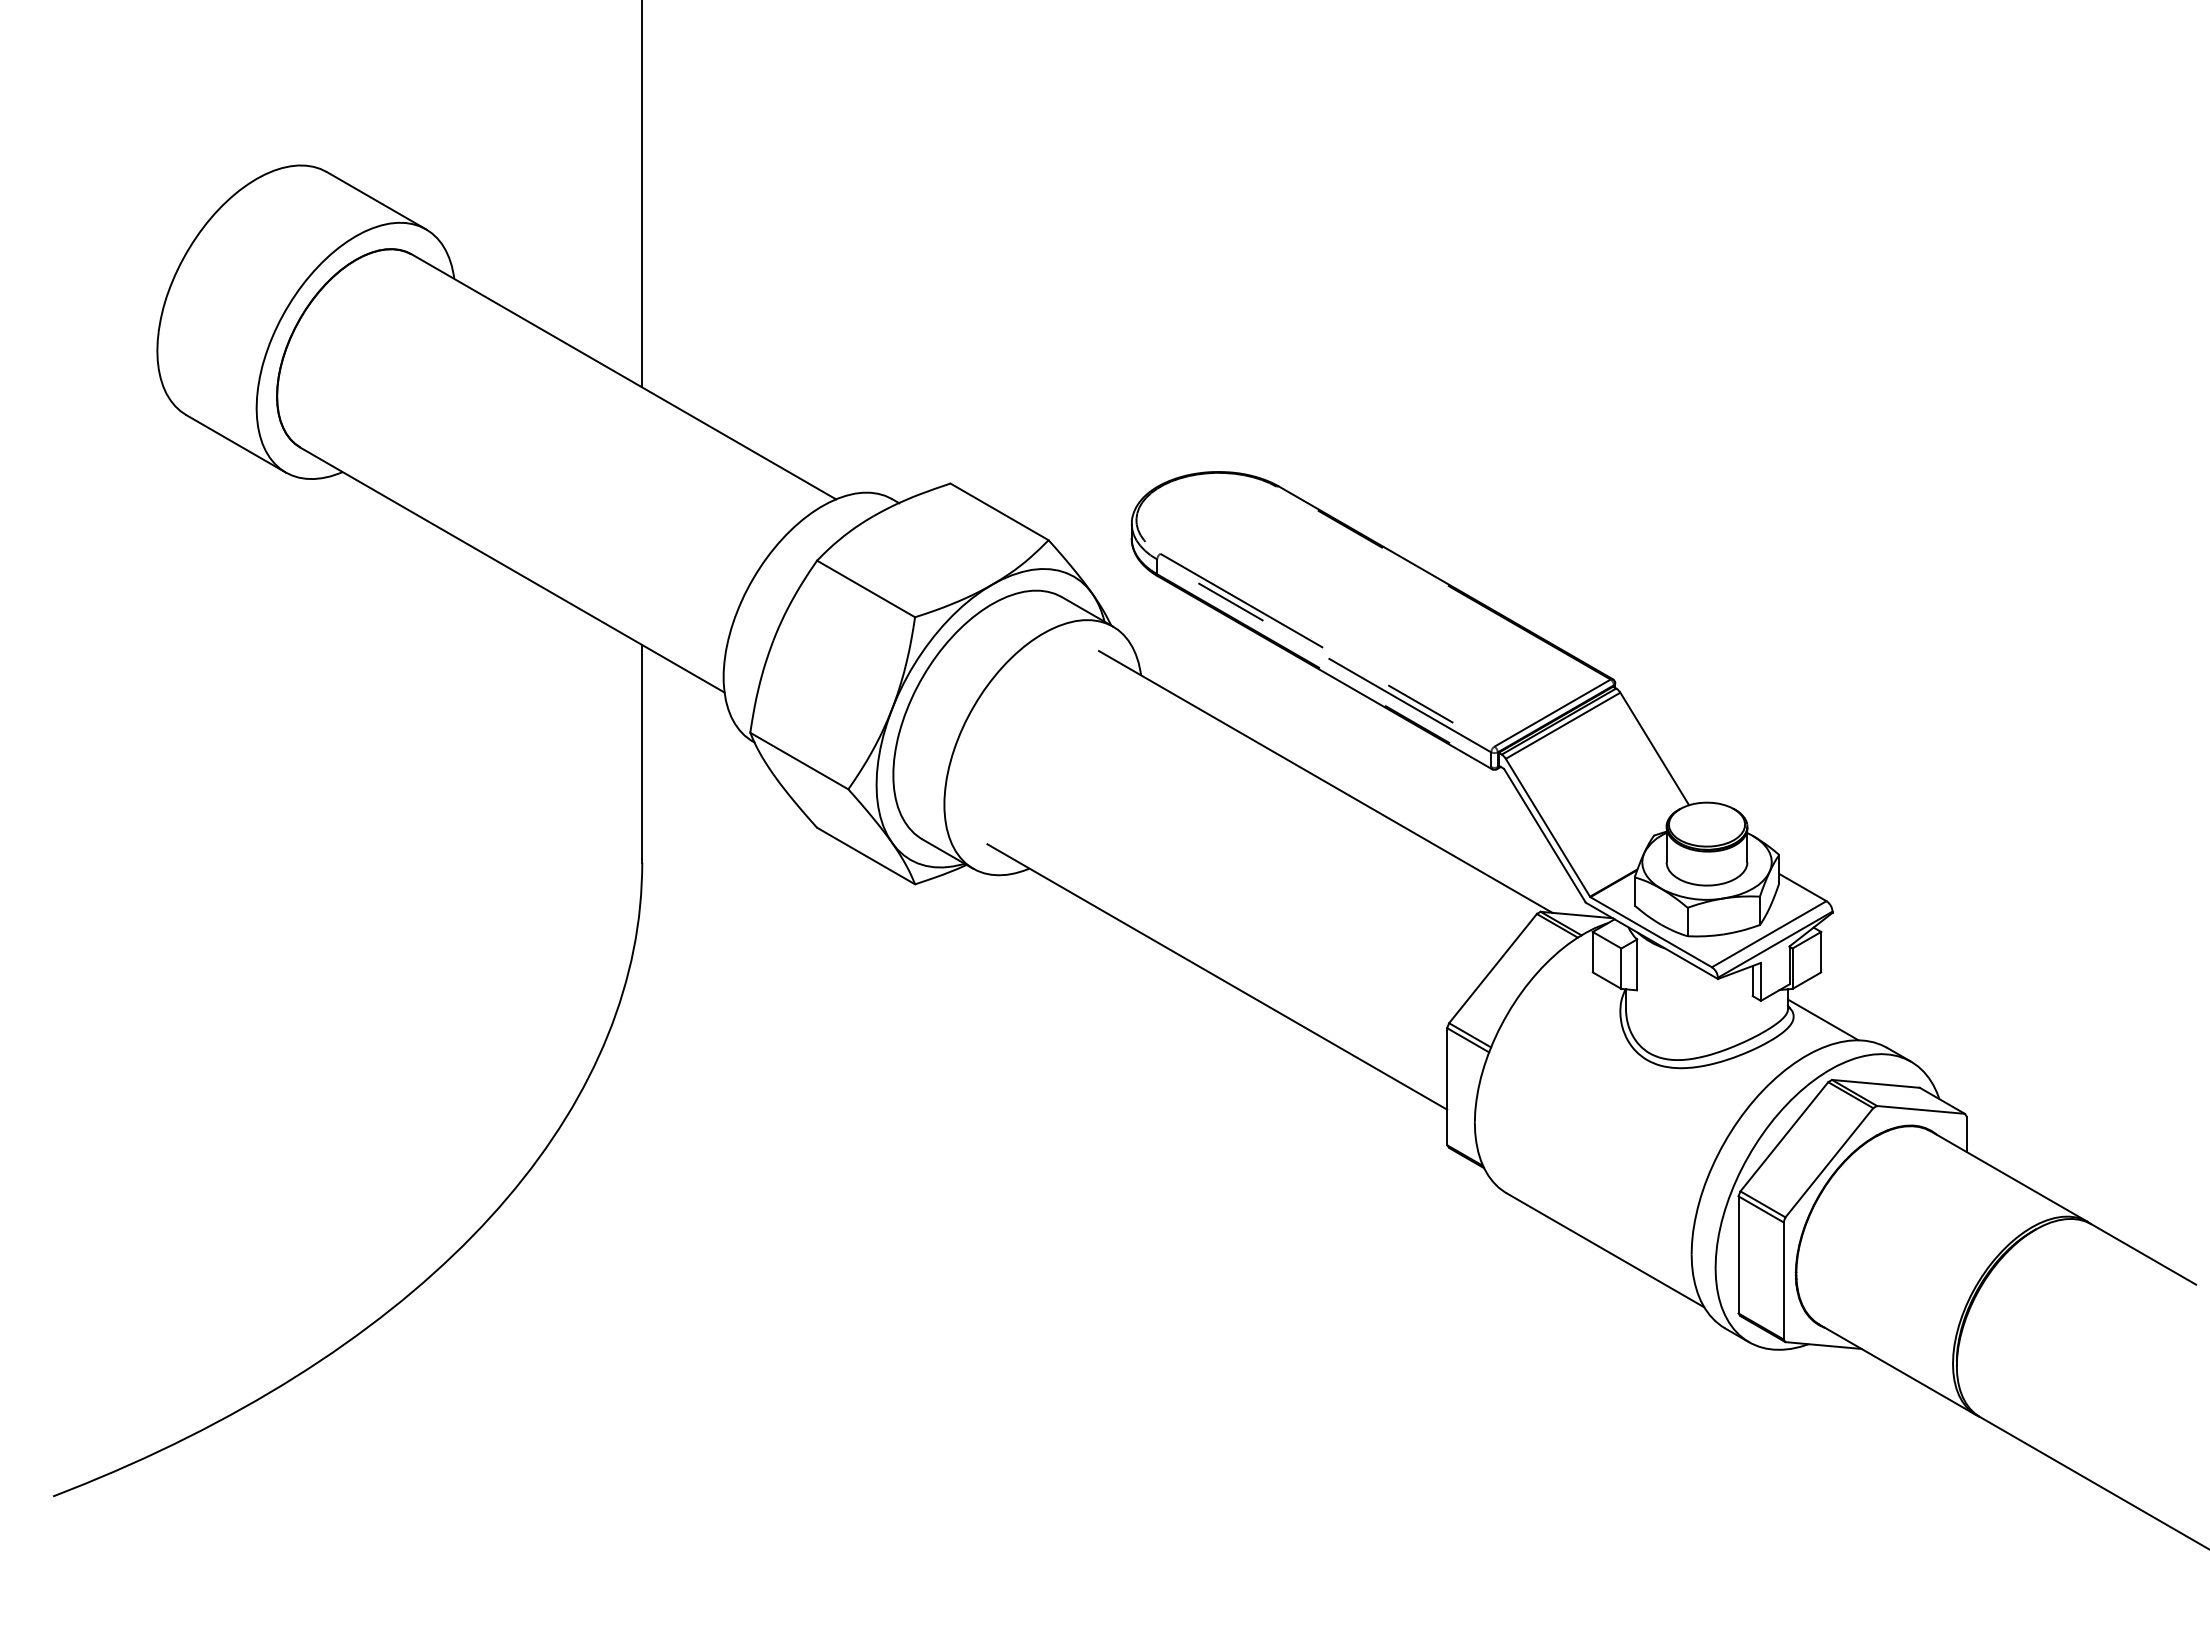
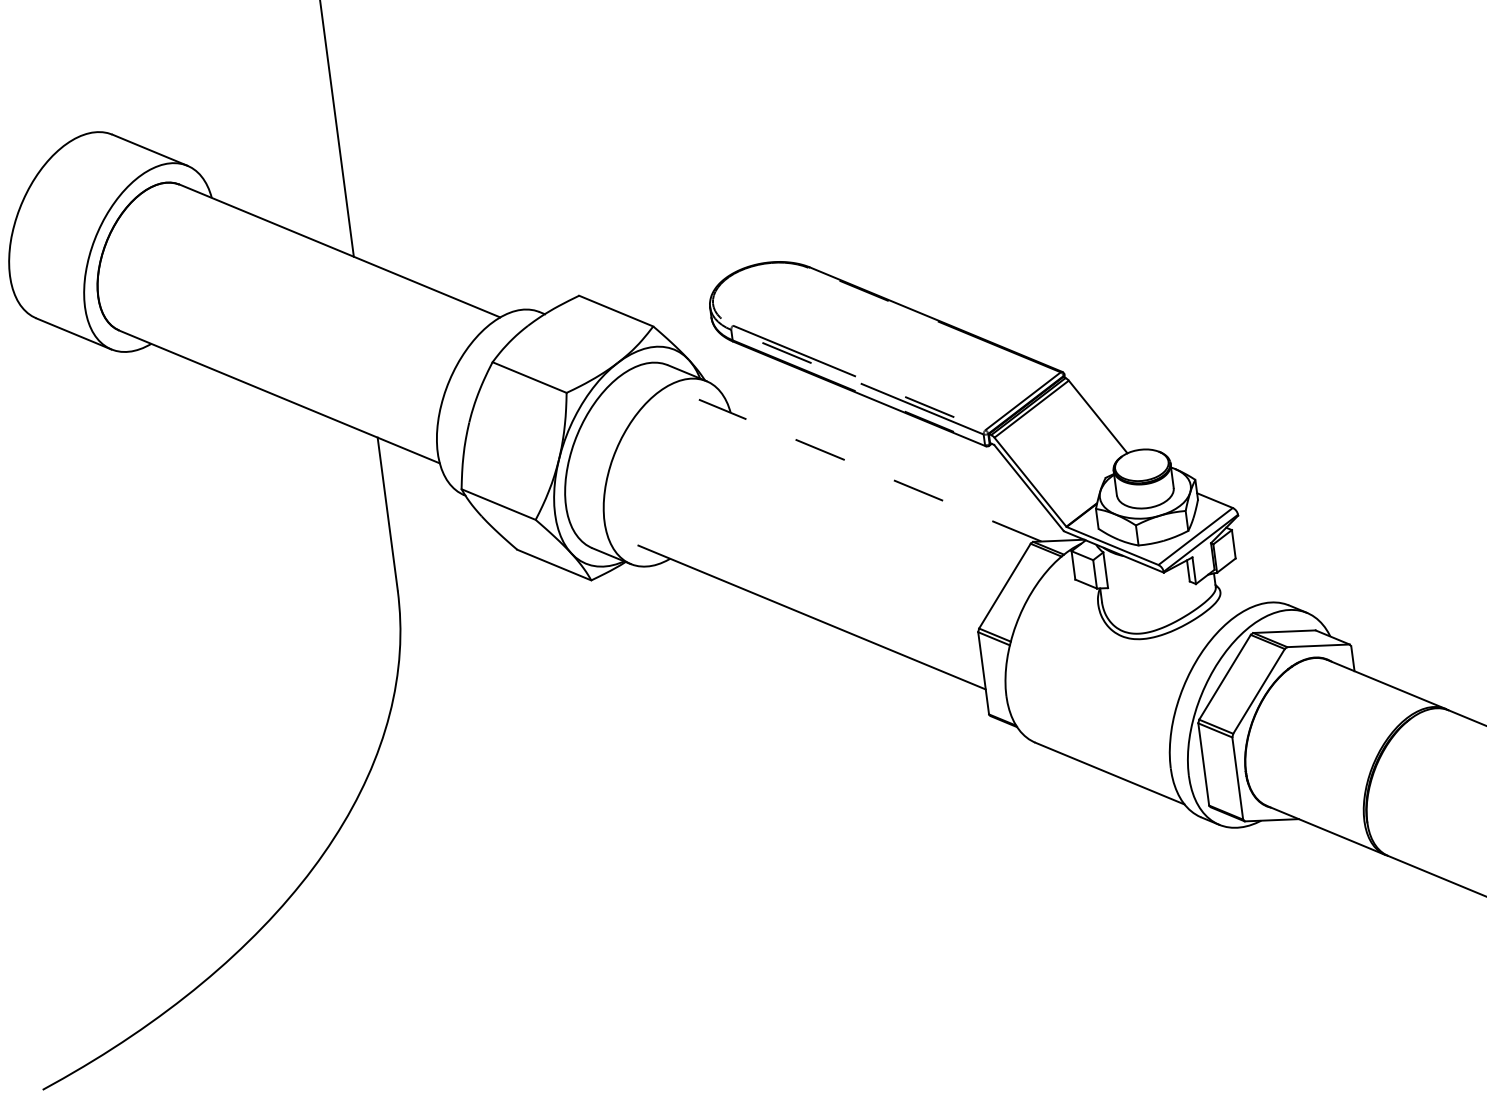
line: (1325, 781) -> (869, 470), solid -> dashed
line: (1823, 1019) -> (1241, 591), removed

